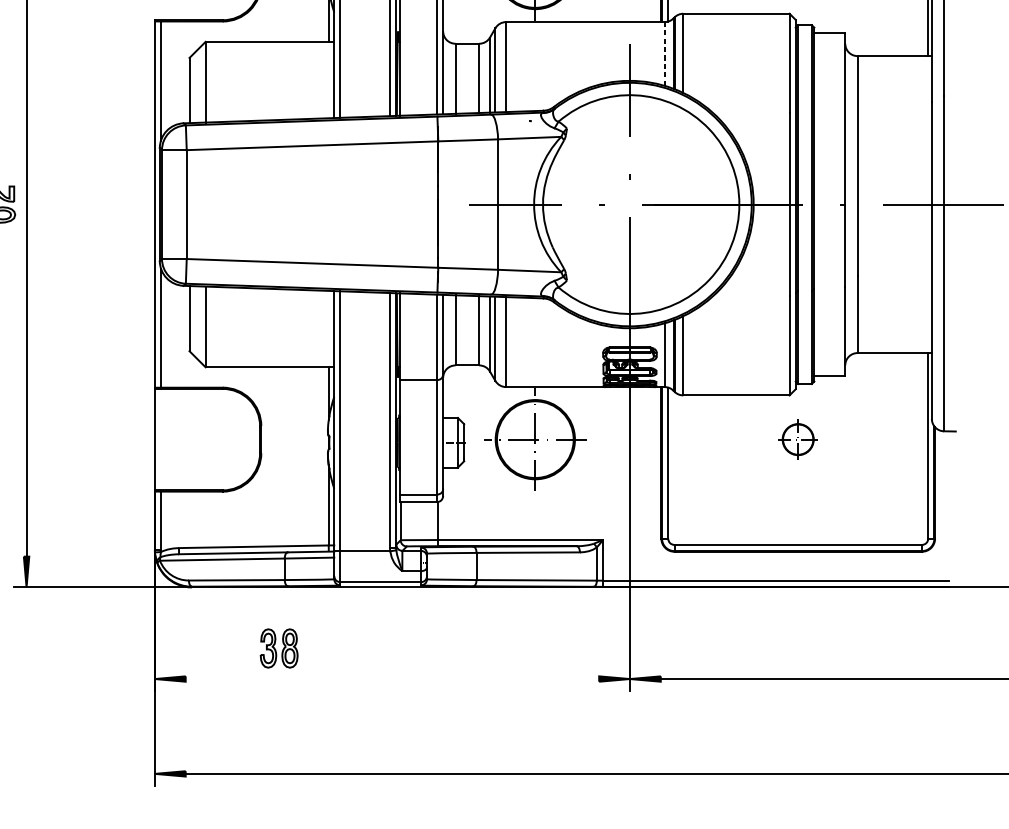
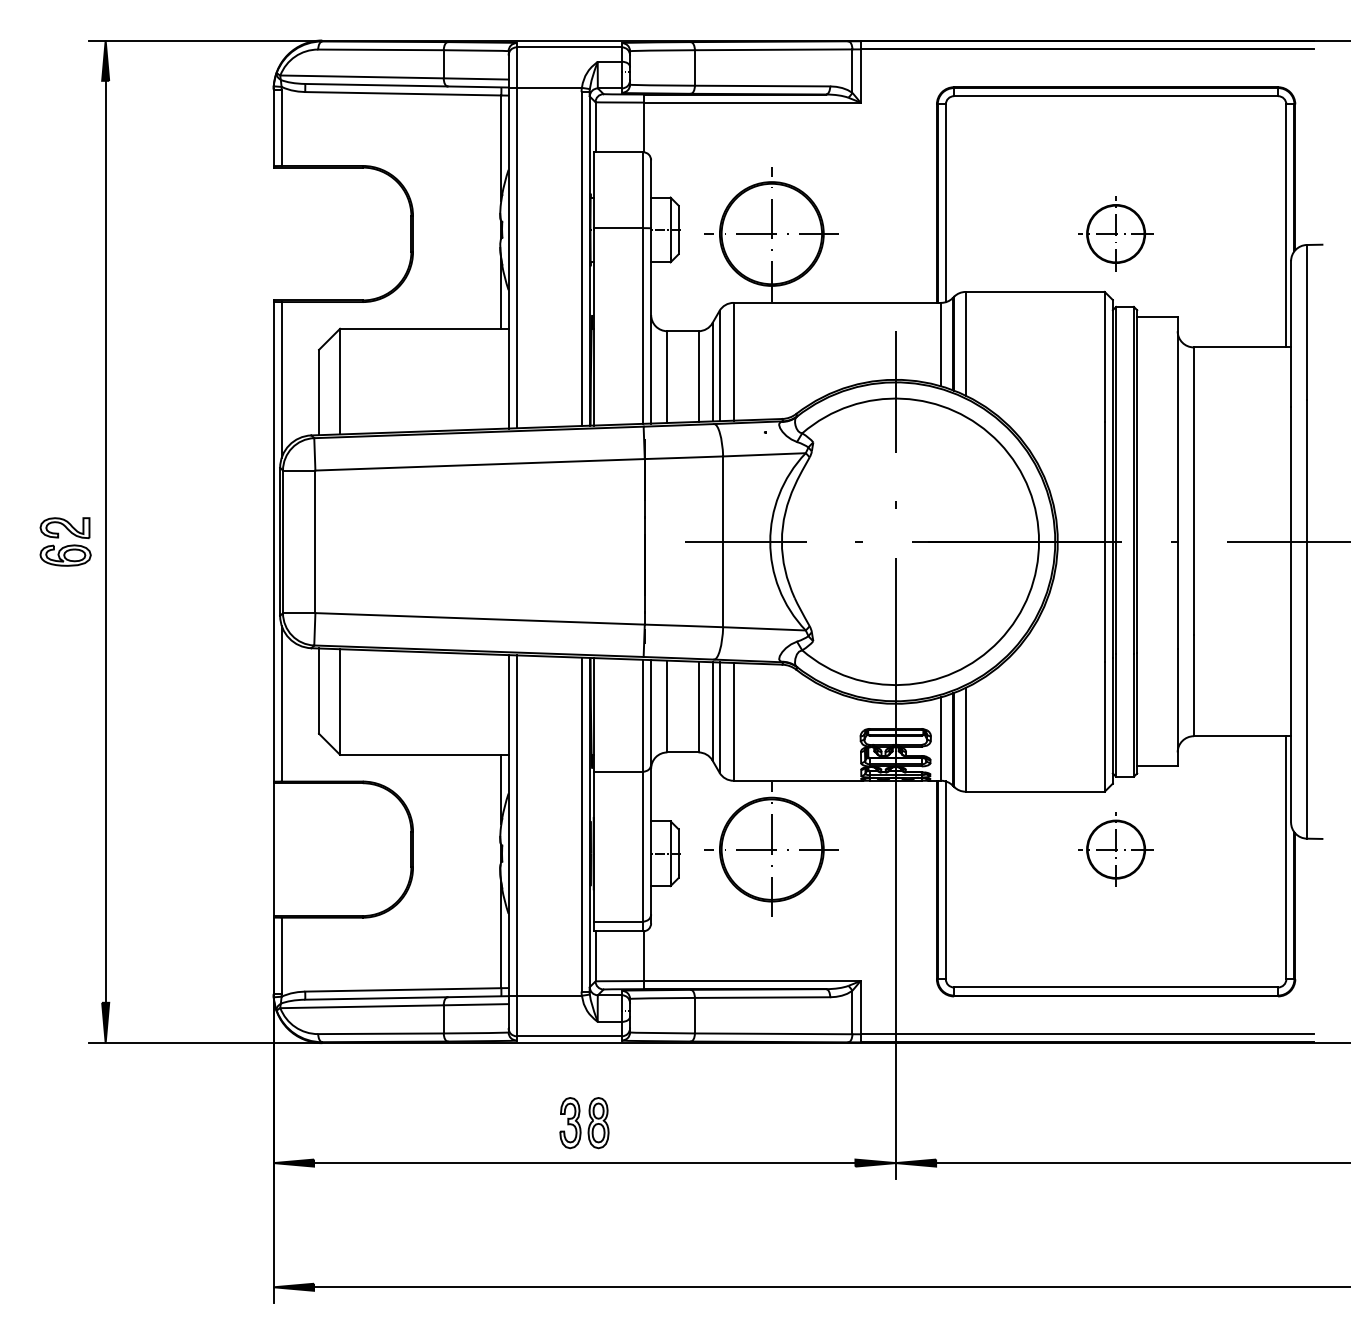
line: (664, 53) -> (941, 344), dashed -> solid
part: (797, 439) -> (1115, 849), size x1.43
part: (279, 648) -> (584, 1123), moved
line: (392, 679) -> (584, 1163), added

